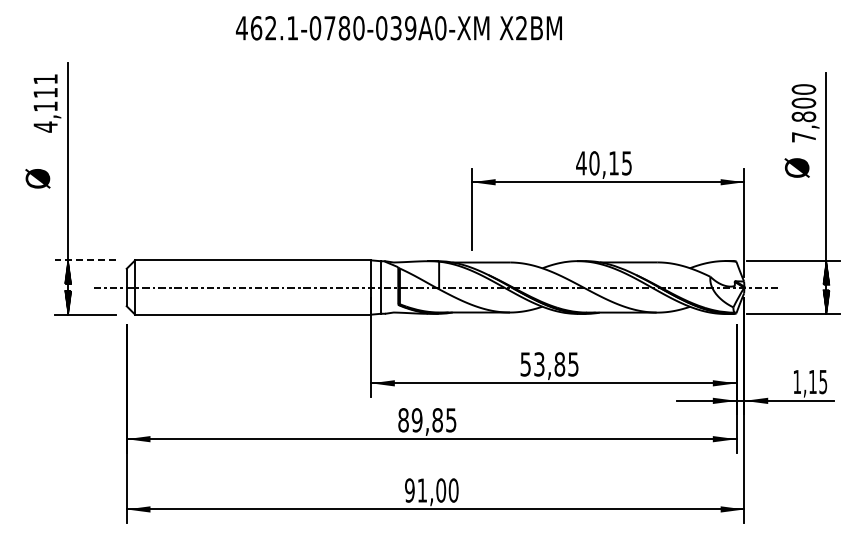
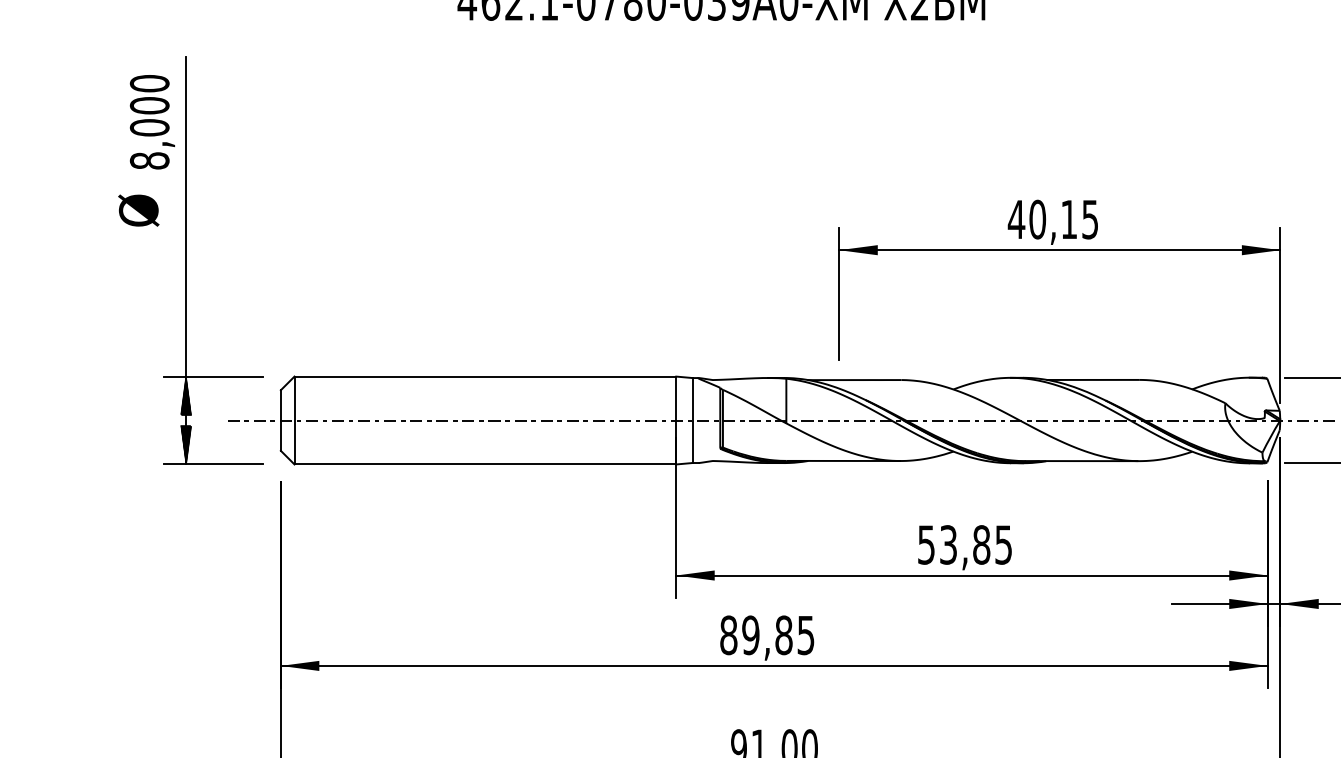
text: (45, 103) -> (149, 122), 4,111 -> 8,000
text: (37, 178) -> (138, 210), moved
line: (85, 260) -> (214, 376), dashed -> solid

